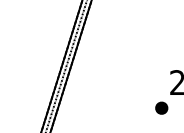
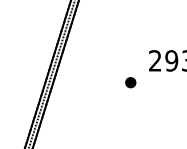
part: (161, 107) -> (130, 82), moved

